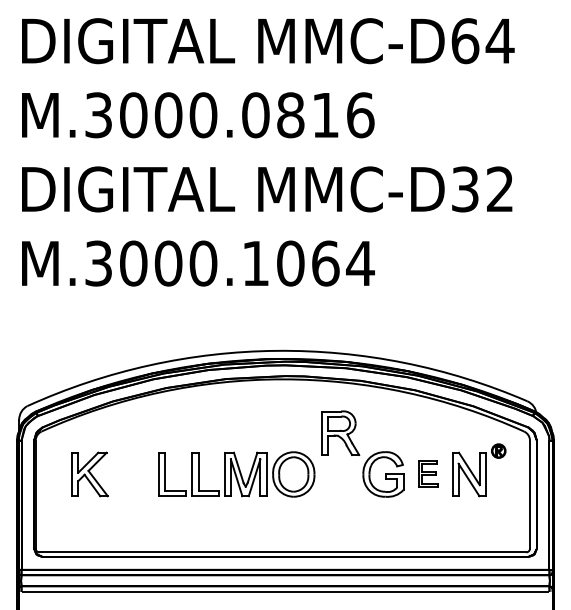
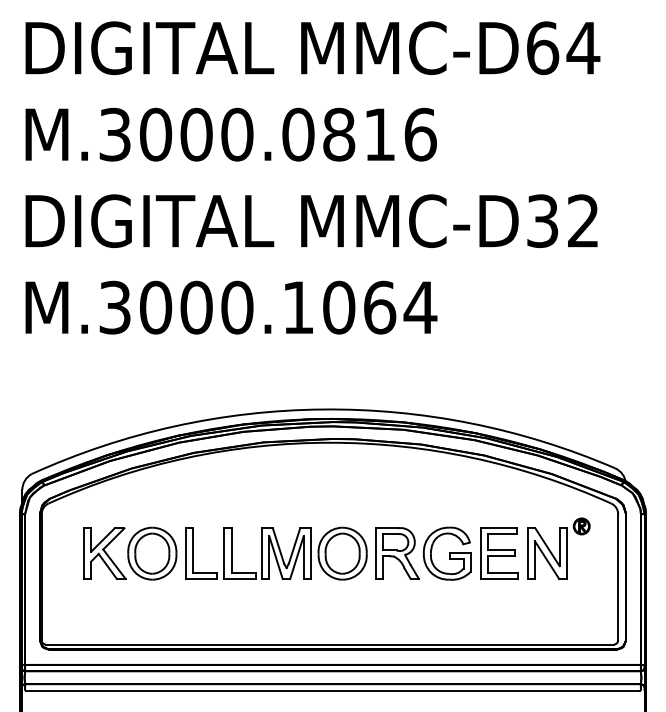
part: (340, 433) -> (397, 553), moved
part: (130, 474) -> (152, 553), added
part: (428, 474) -> (499, 553), size x1.67

